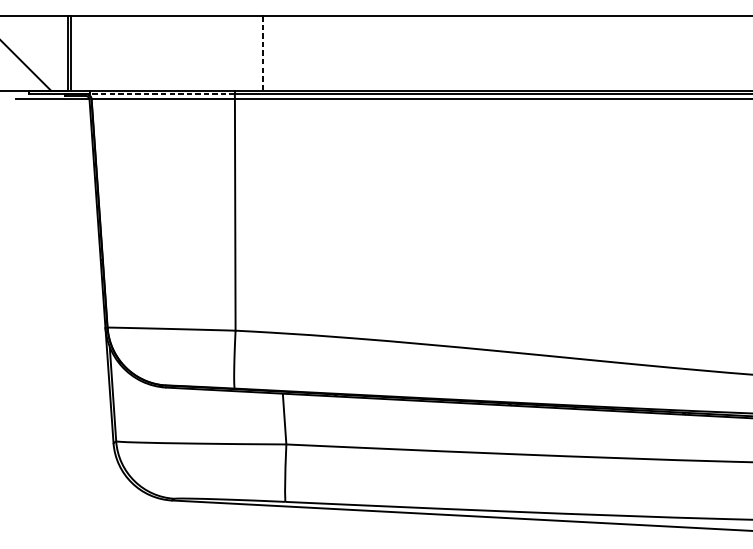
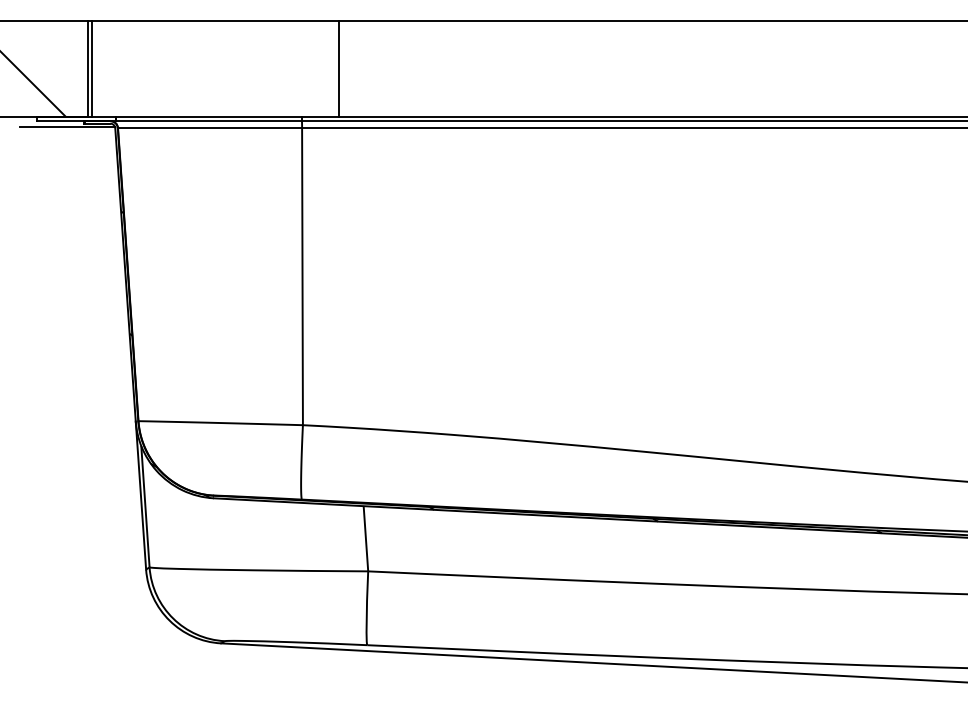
line: (263, 53) -> (338, 69), dashed -> solid
line: (162, 94) -> (208, 121), dashed -> solid

